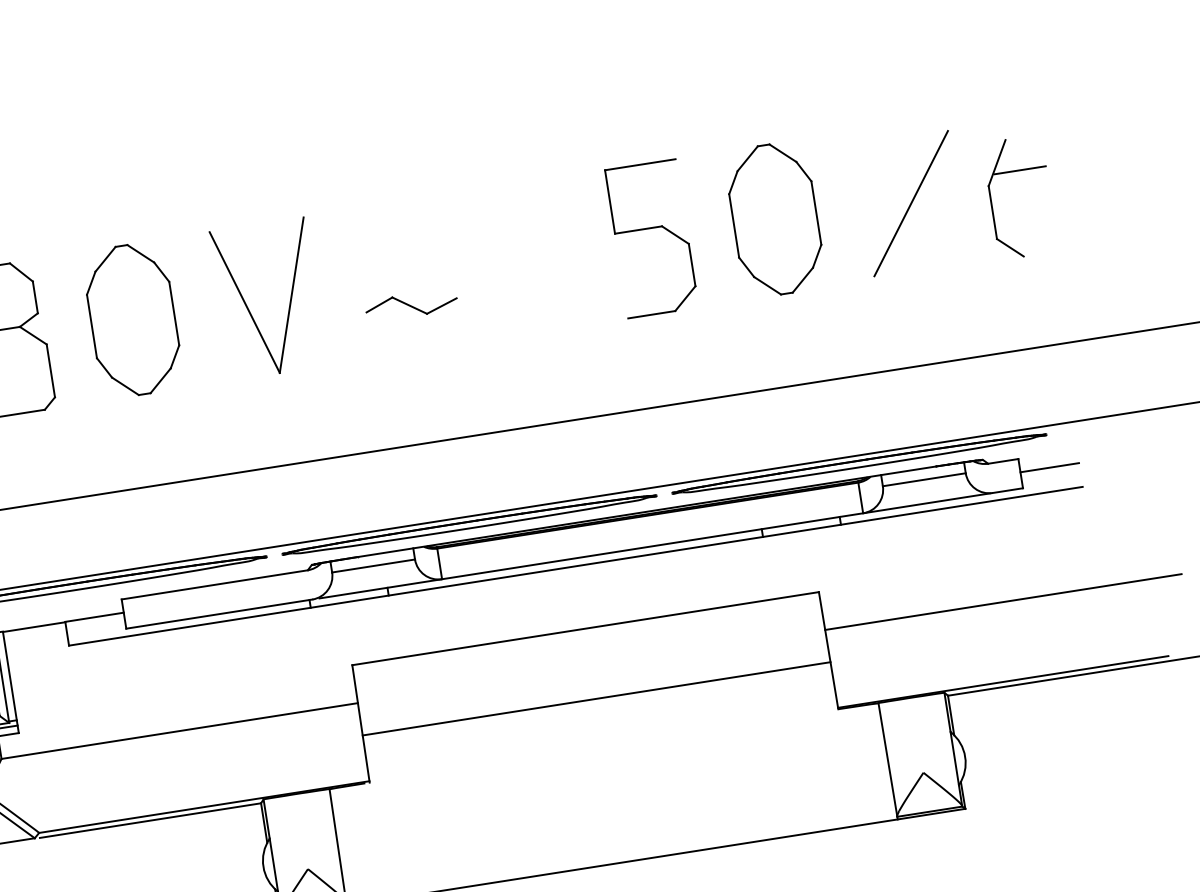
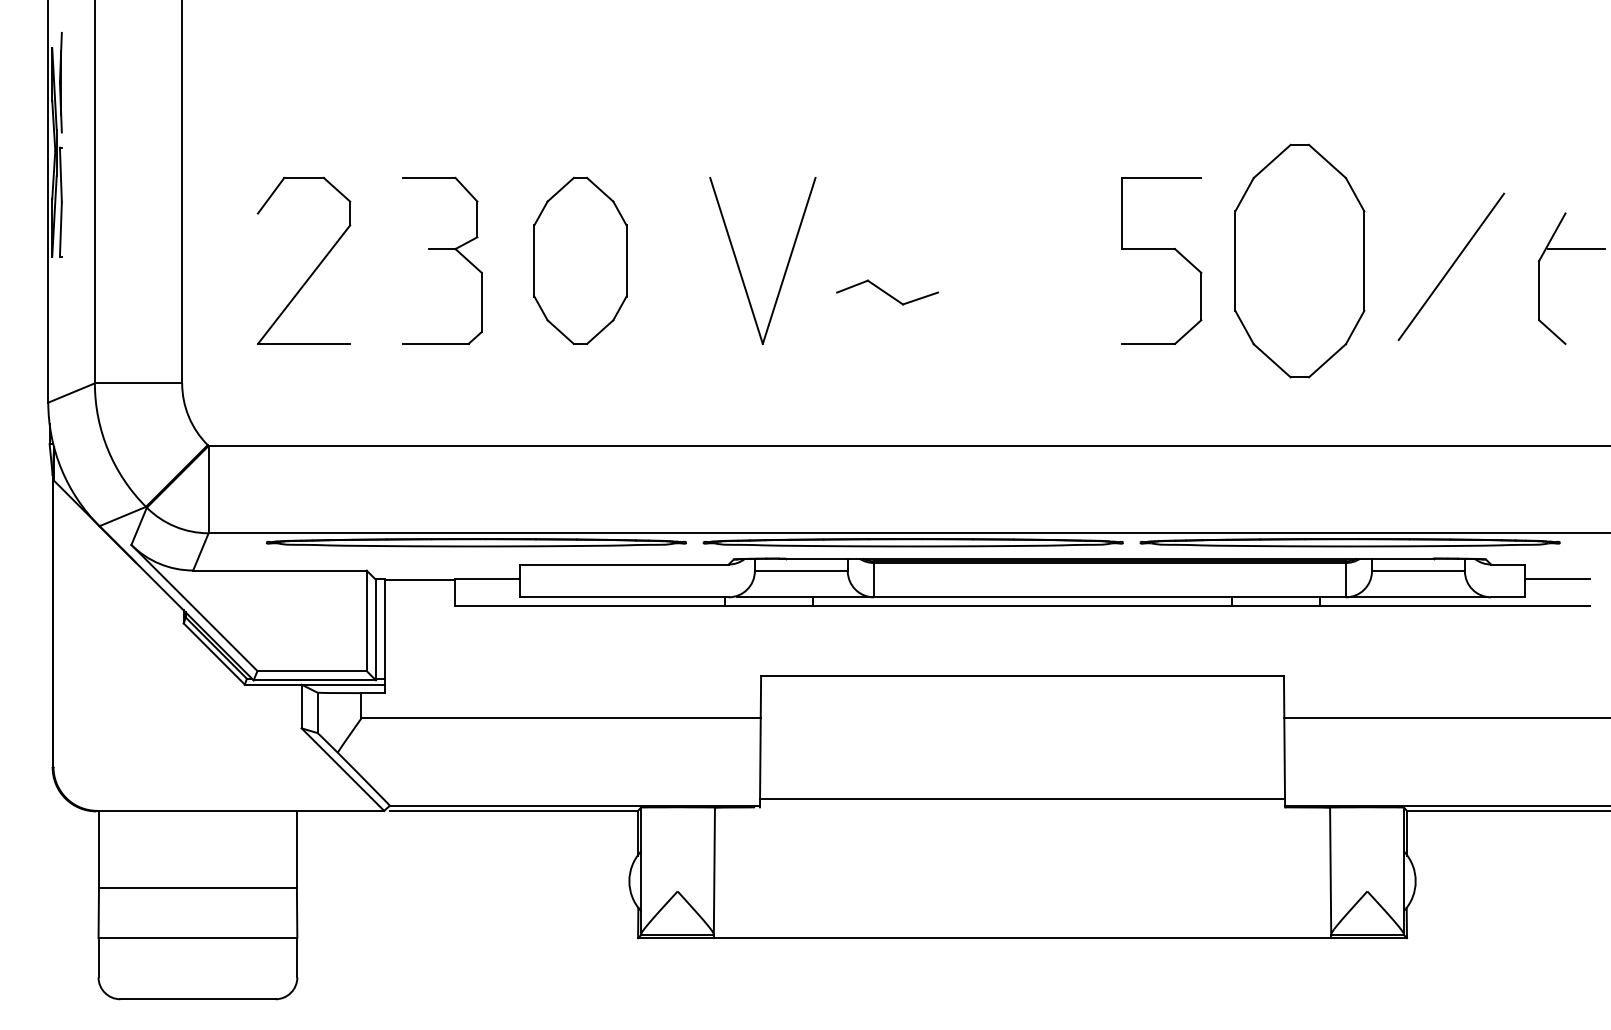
part: (775, 219) -> (1300, 260), size x1.4
part: (248, 307) -> (739, 266), moved
line: (596, 698) -> (1022, 798), moved

